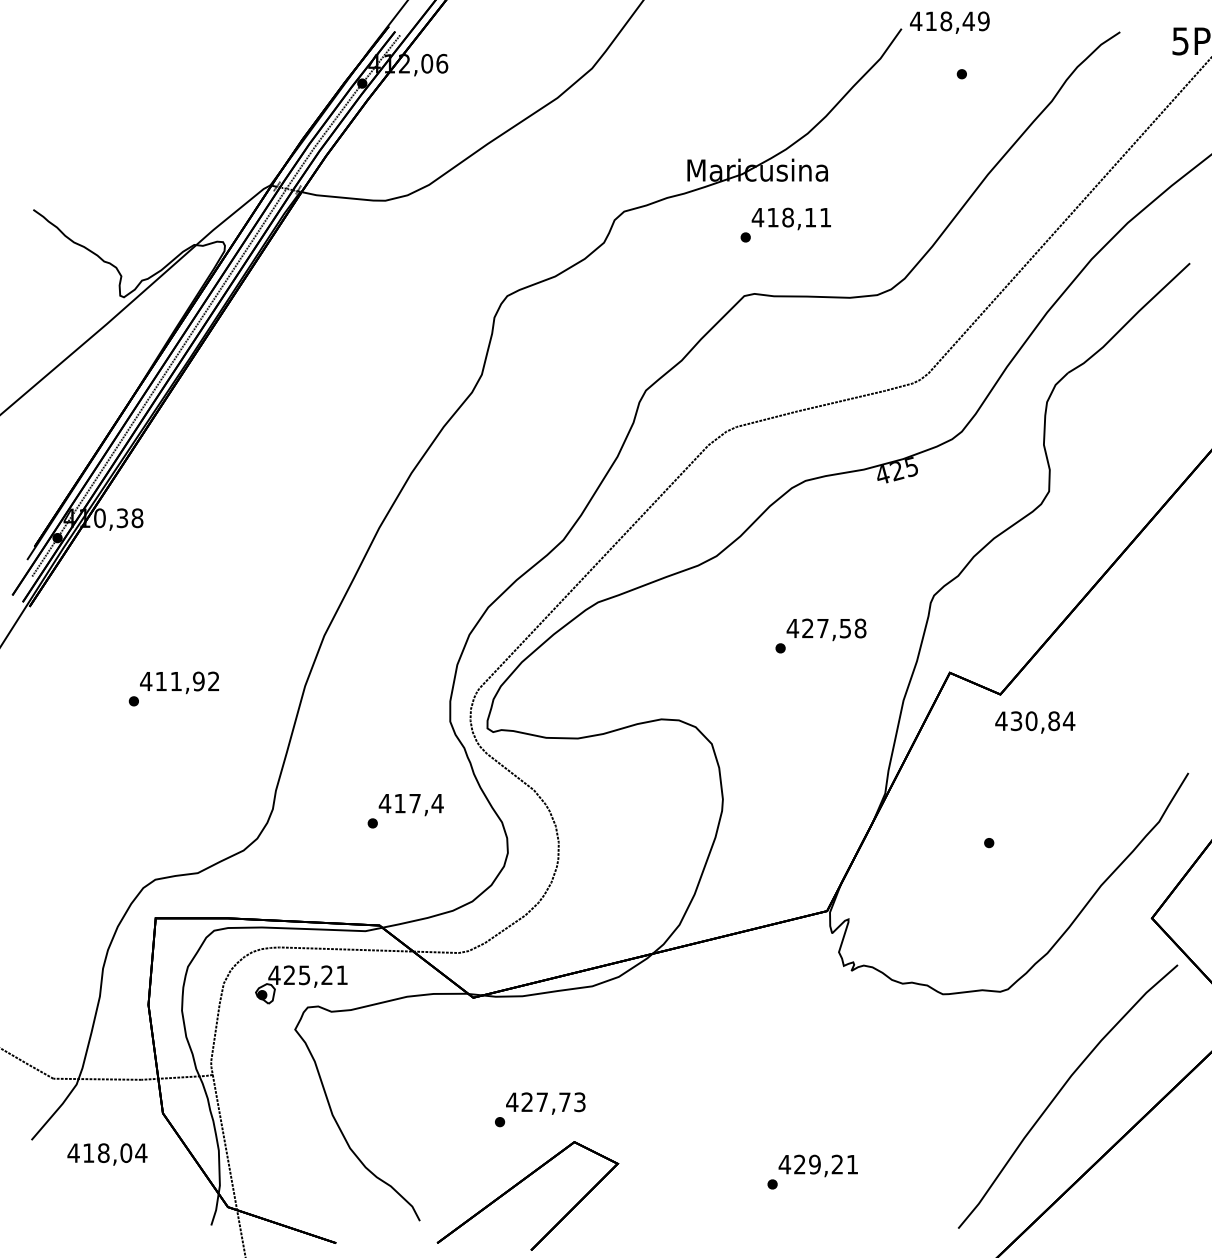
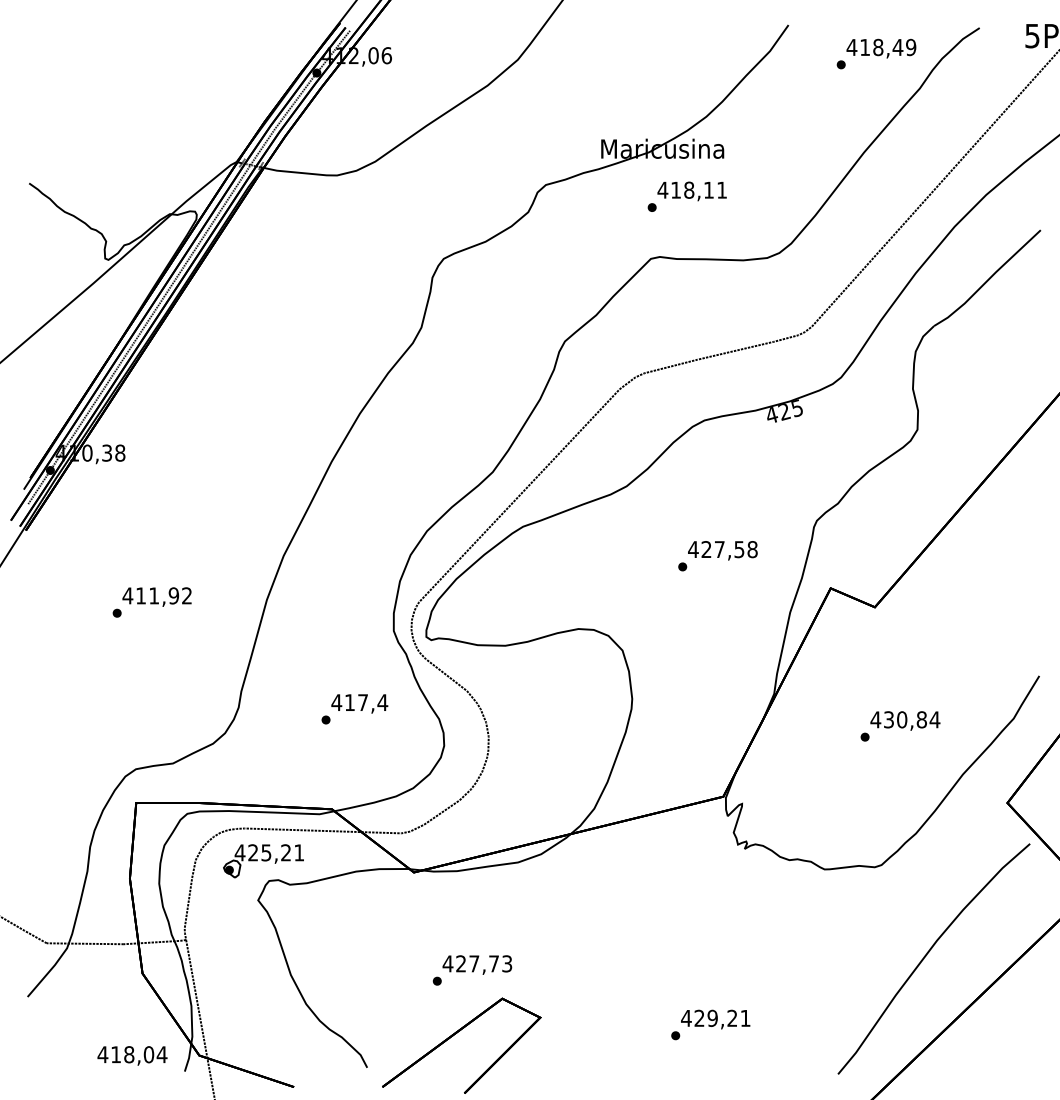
text: (949, 22) -> (881, 48), moved
text: (1035, 722) -> (905, 720), moved
text: (107, 1154) -> (132, 1055), moved

